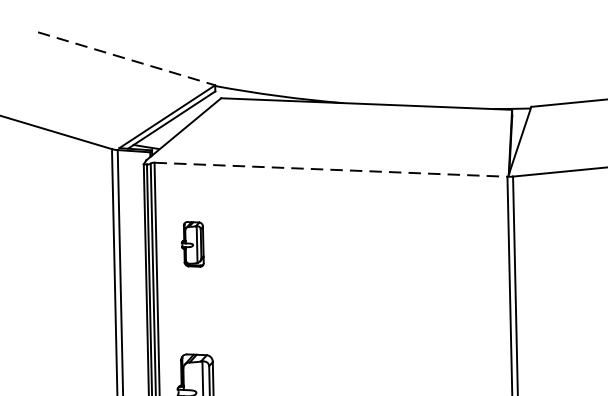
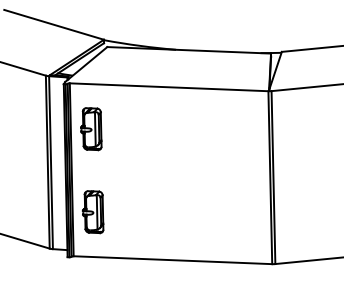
line: (127, 58) -> (54, 24), dashed -> solid
line: (331, 170) -> (169, 87), dashed -> solid
part: (193, 244) -> (91, 129), size x1.67

